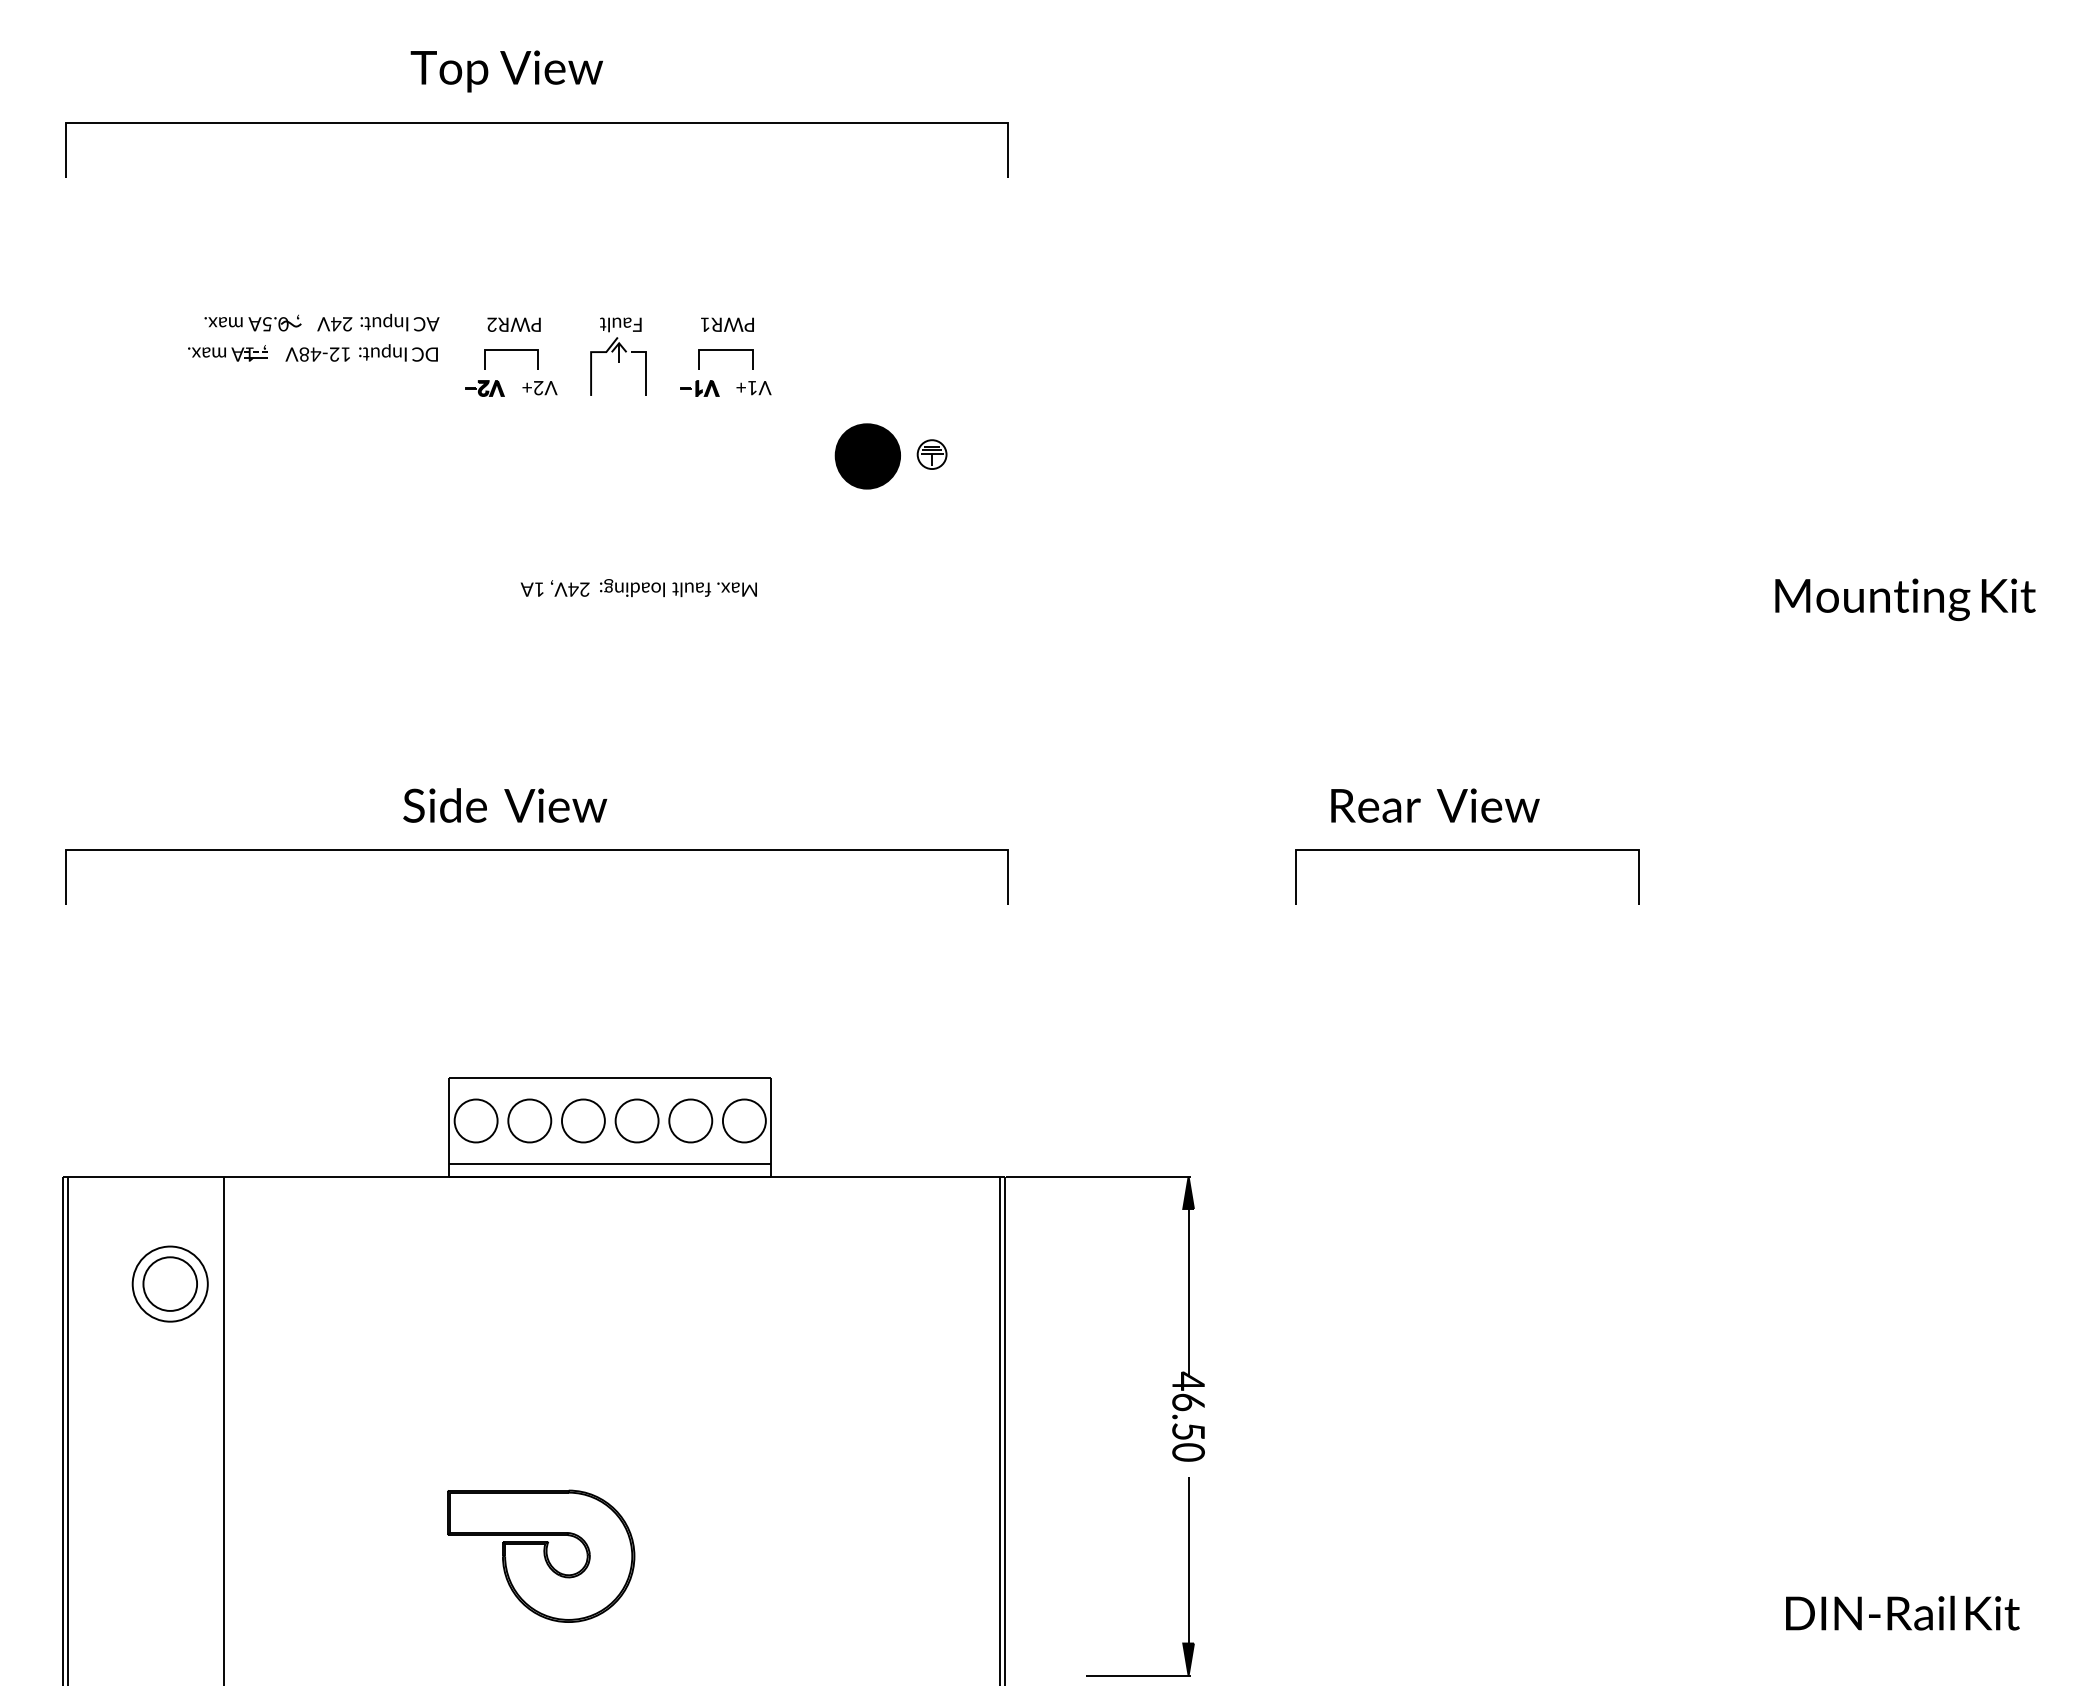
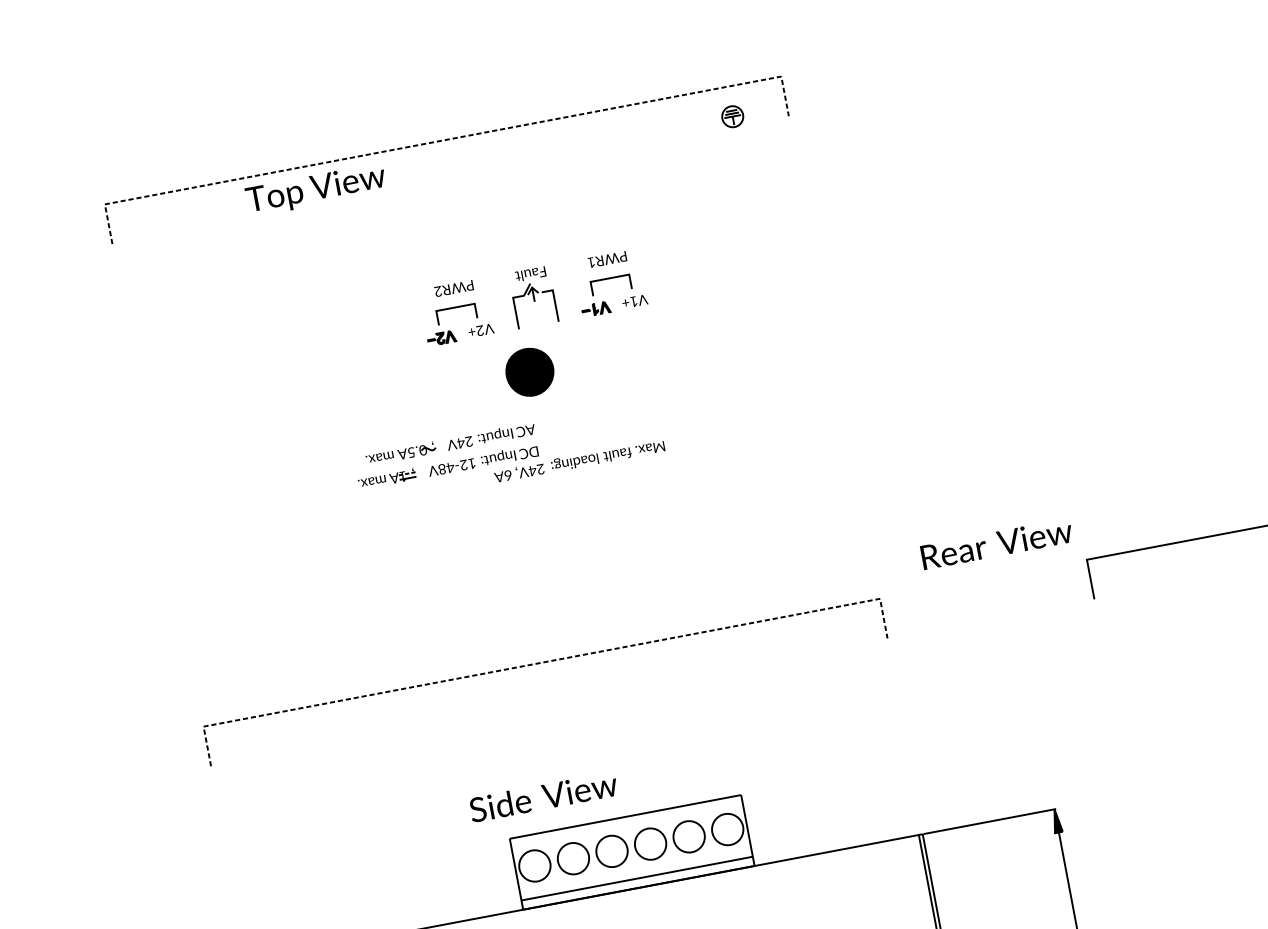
text: (506, 71) -> (315, 190), moved
line: (537, 123) -> (443, 140), solid -> dashed
part: (317, 331) -> (448, 450), moved
part: (931, 454) -> (732, 116), moved
part: (867, 456) -> (529, 372), moved
text: (539, 589) -> (508, 475), 1A -> 6A
text: (505, 805) -> (543, 796), moved
text: (1435, 805) -> (996, 543), moved
line: (537, 849) -> (542, 662), solid -> dashed

